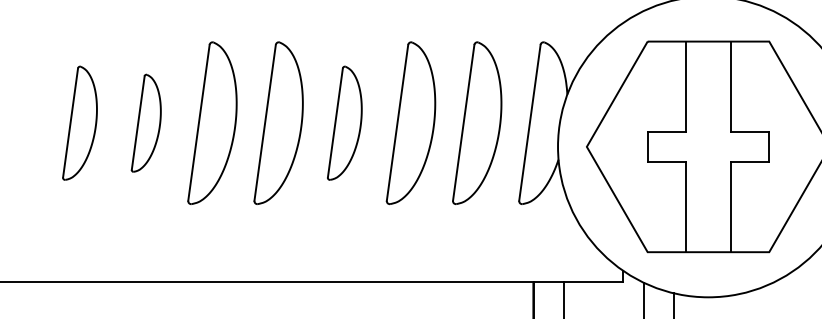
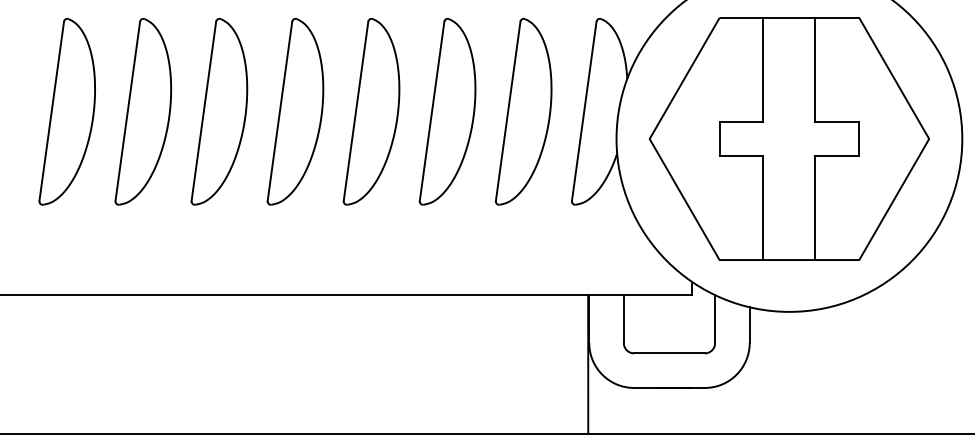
part: (79, 122) -> (66, 111), size x1.43
part: (146, 122) -> (143, 111), size x1.67
part: (344, 122) -> (371, 111), size x1.43

